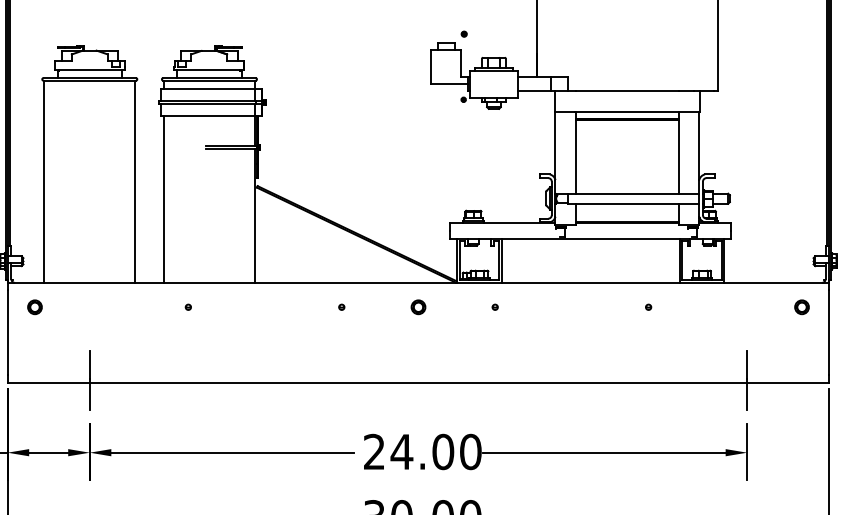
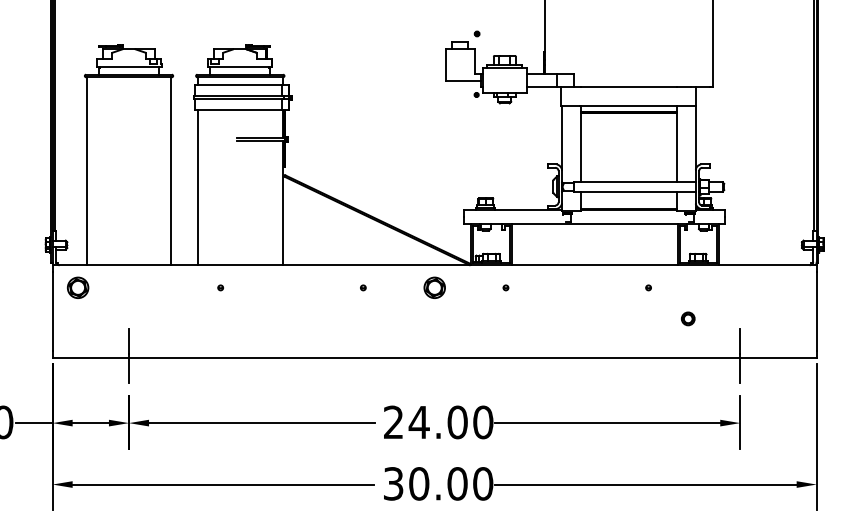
part: (34, 306) -> (77, 287), size x1.6
part: (418, 306) -> (434, 287), size x1.6
part: (802, 306) -> (688, 318), moved

